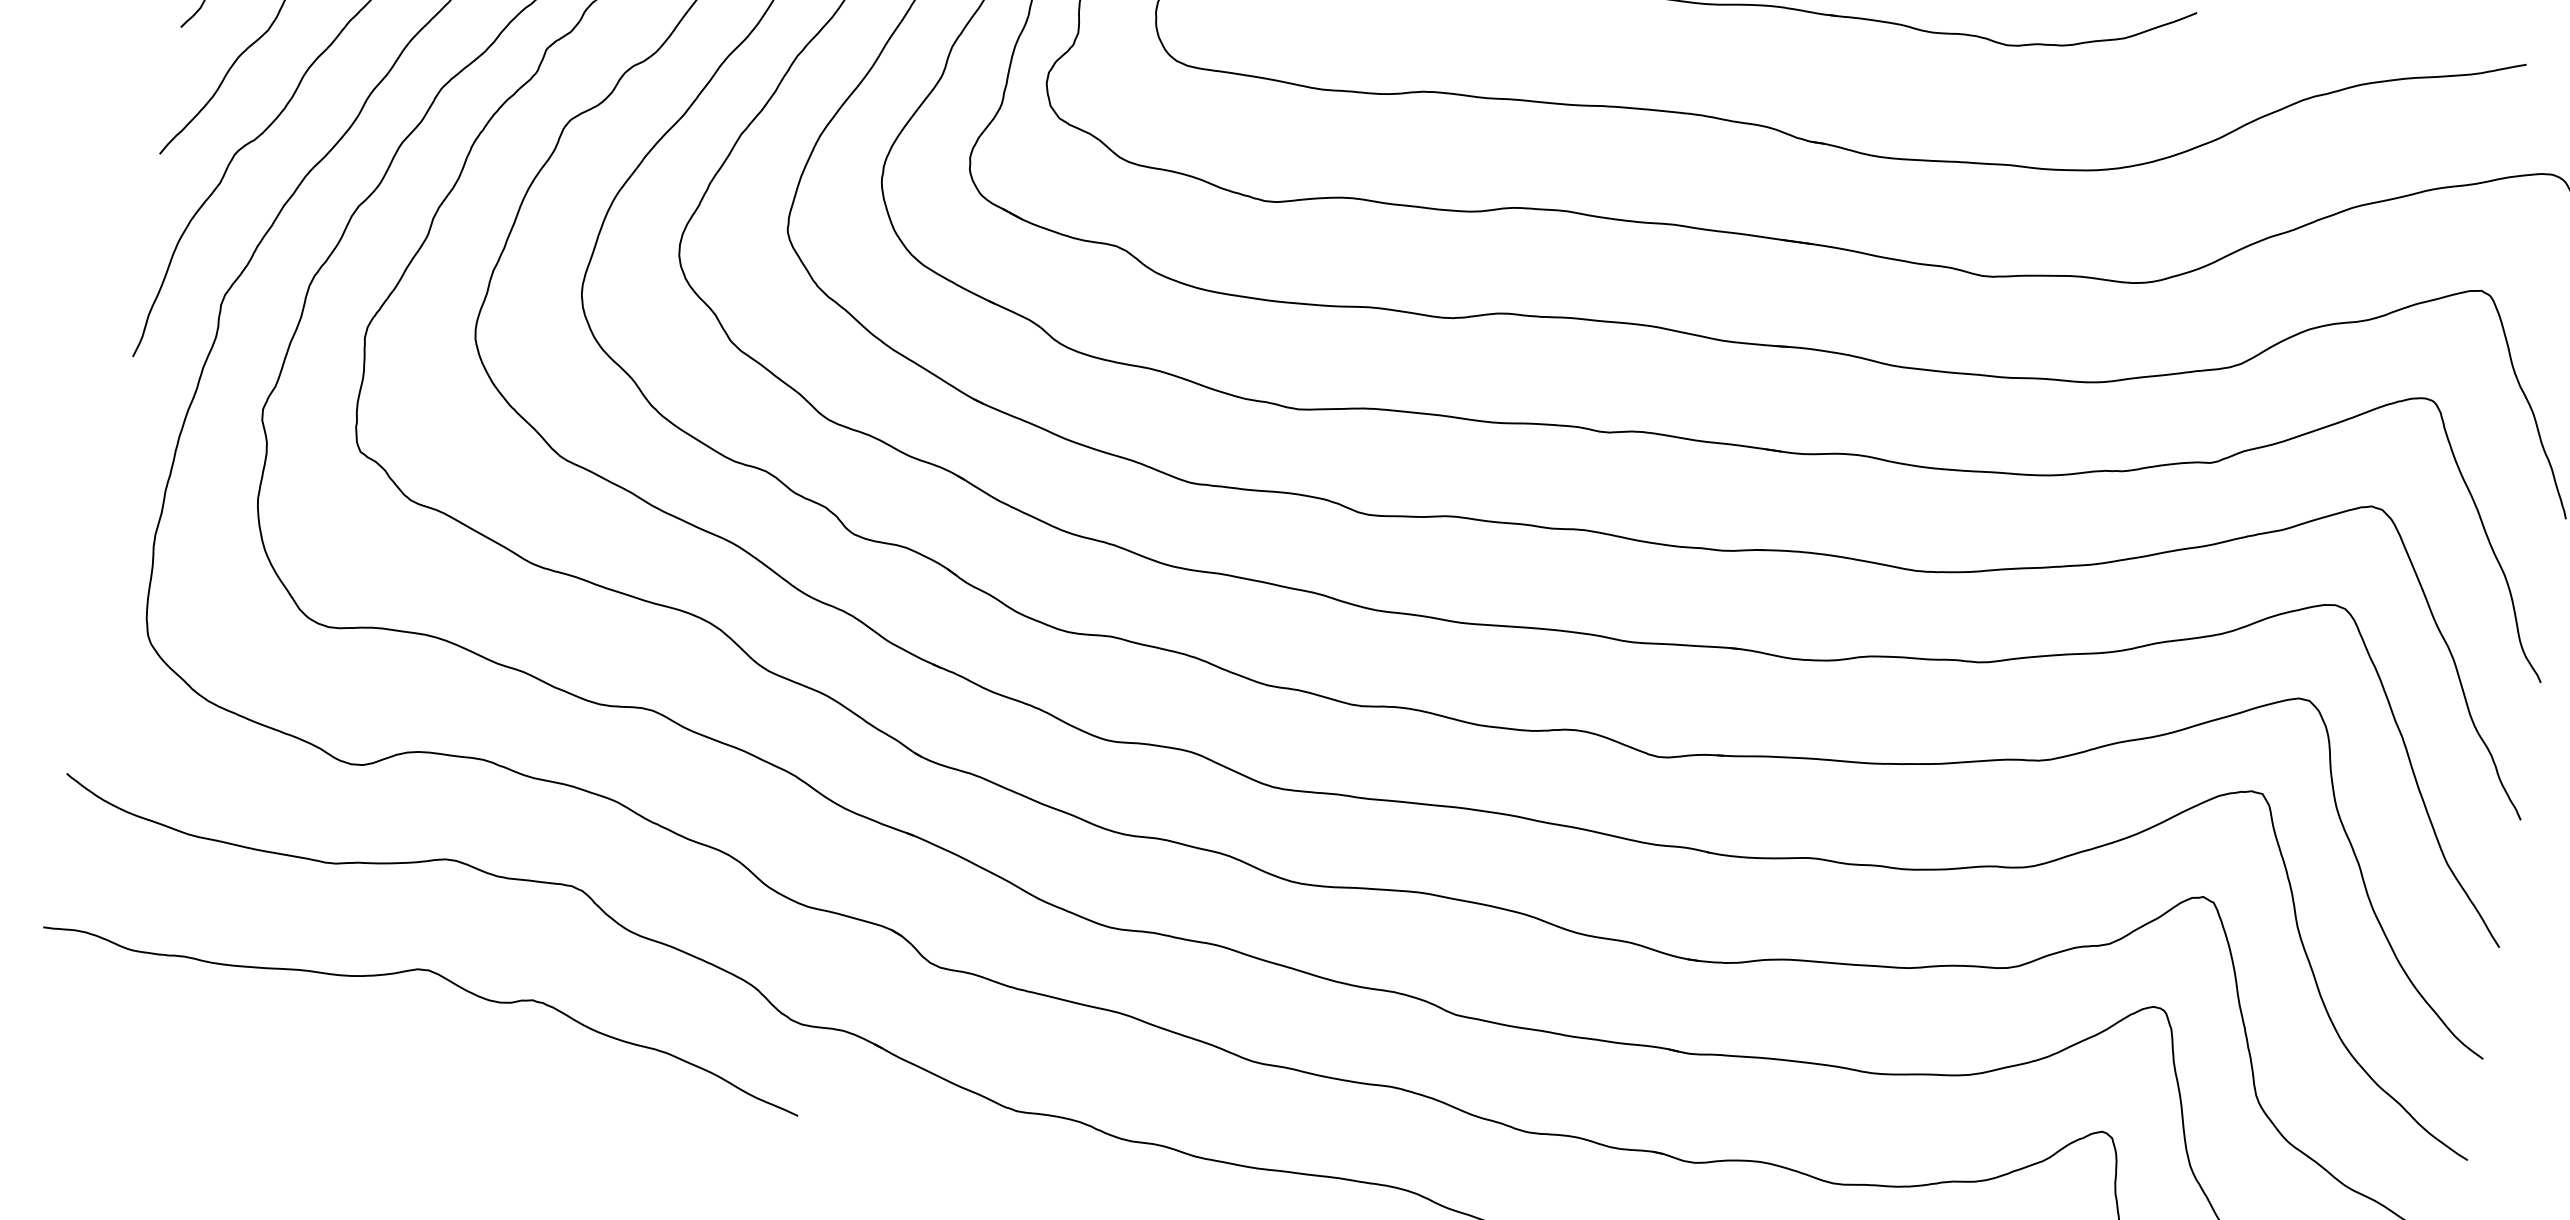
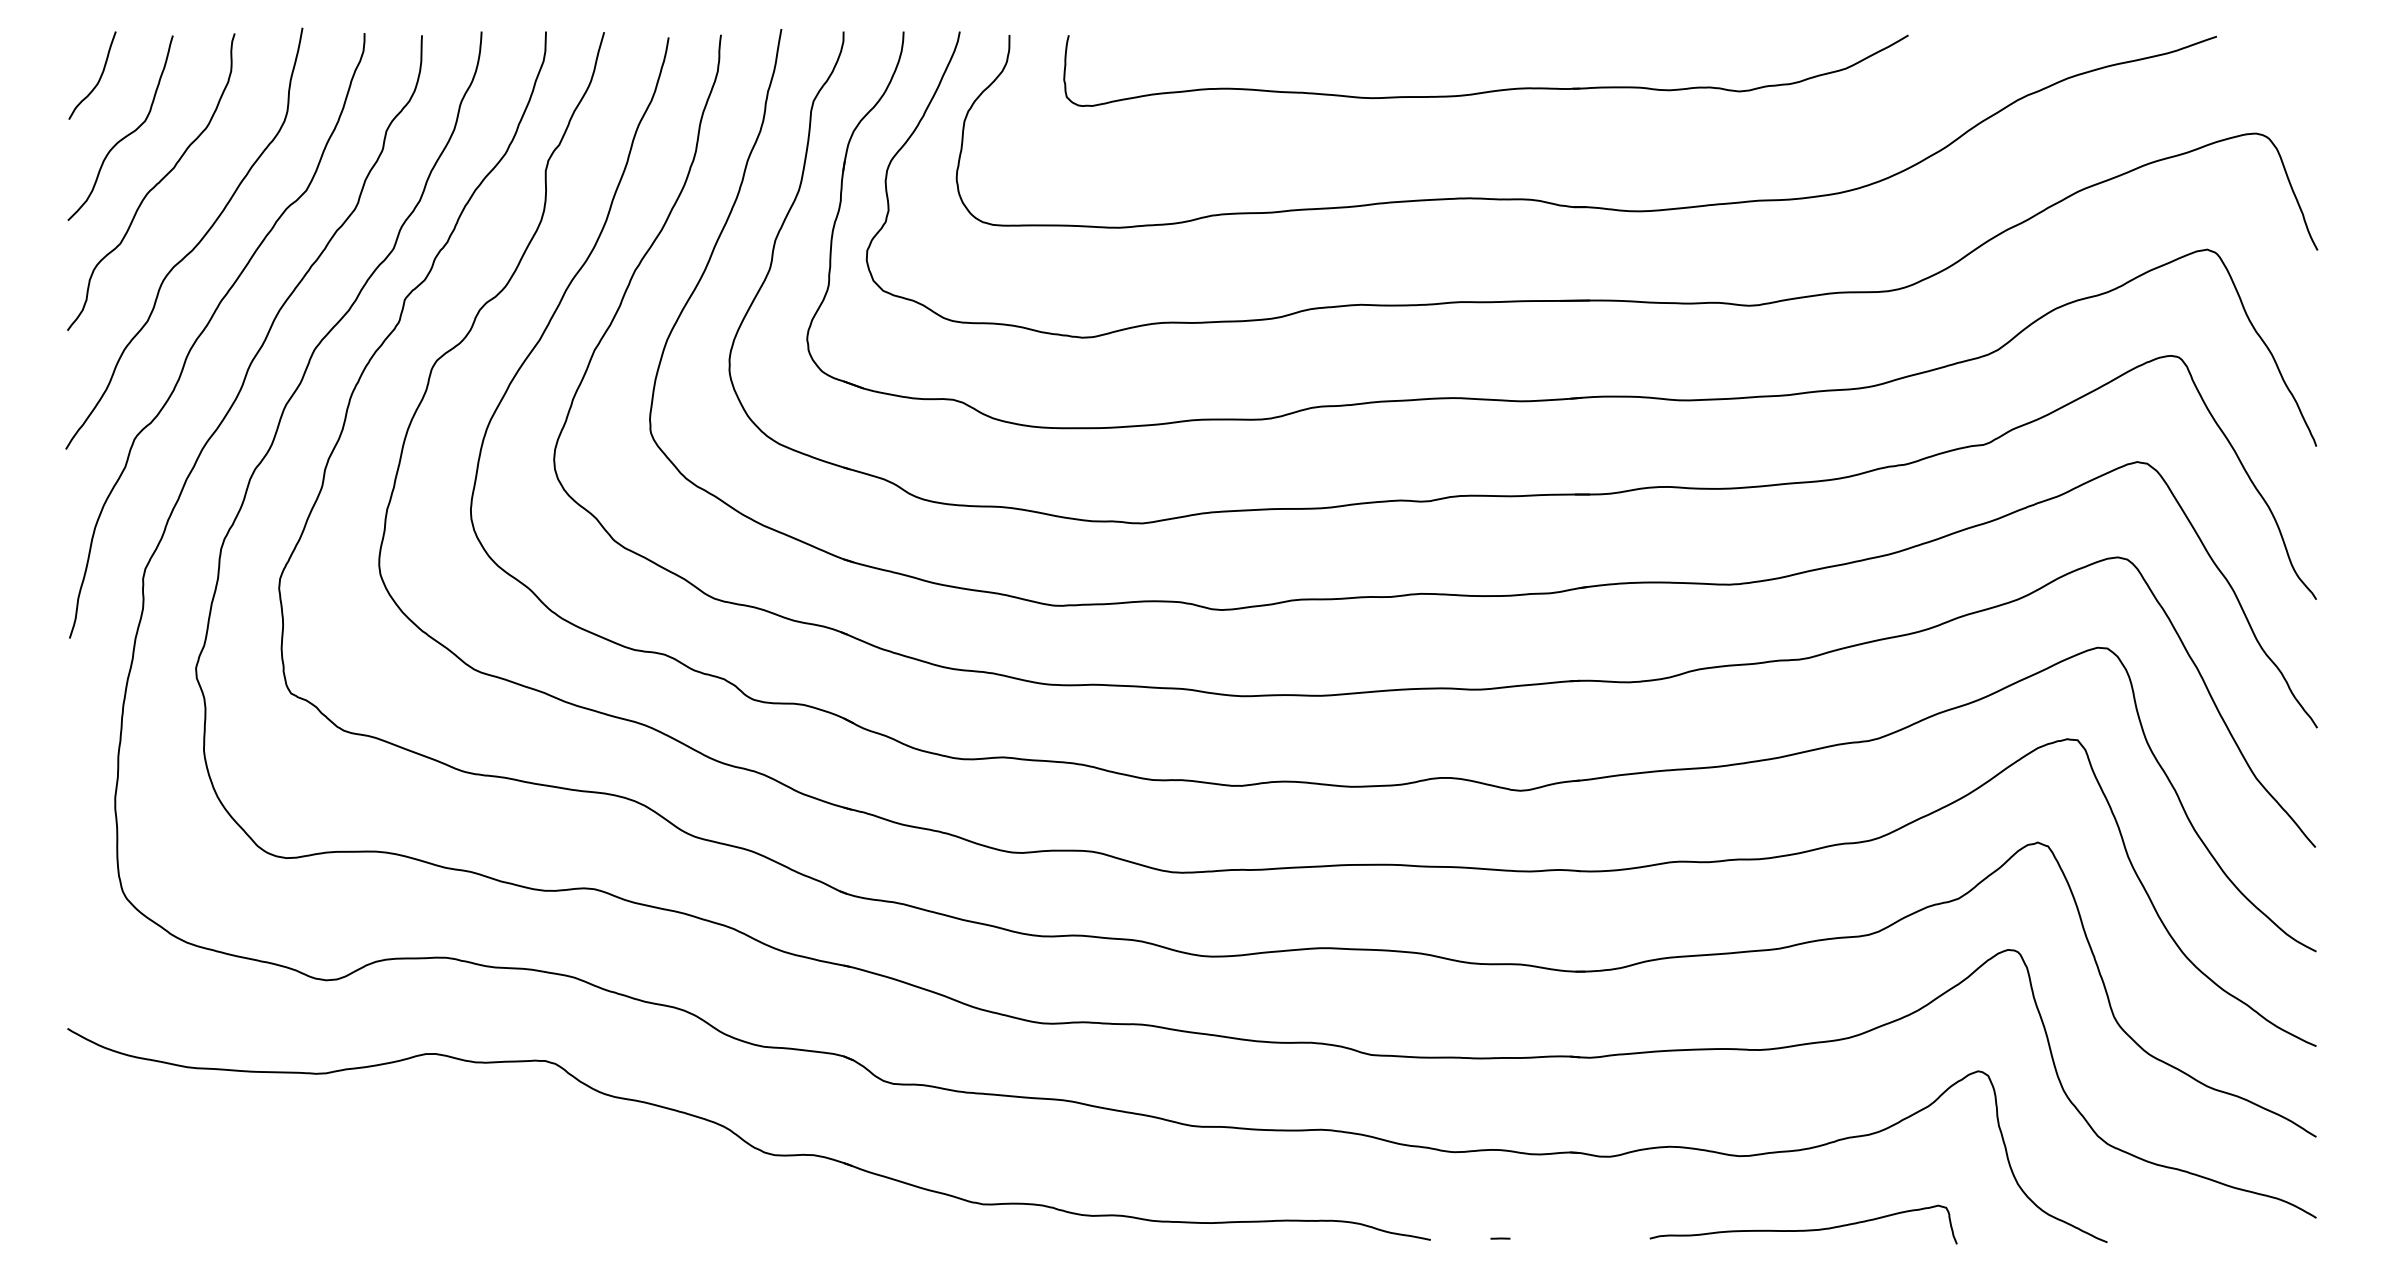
curve: (440, 977) -> (437, 1162), removed

